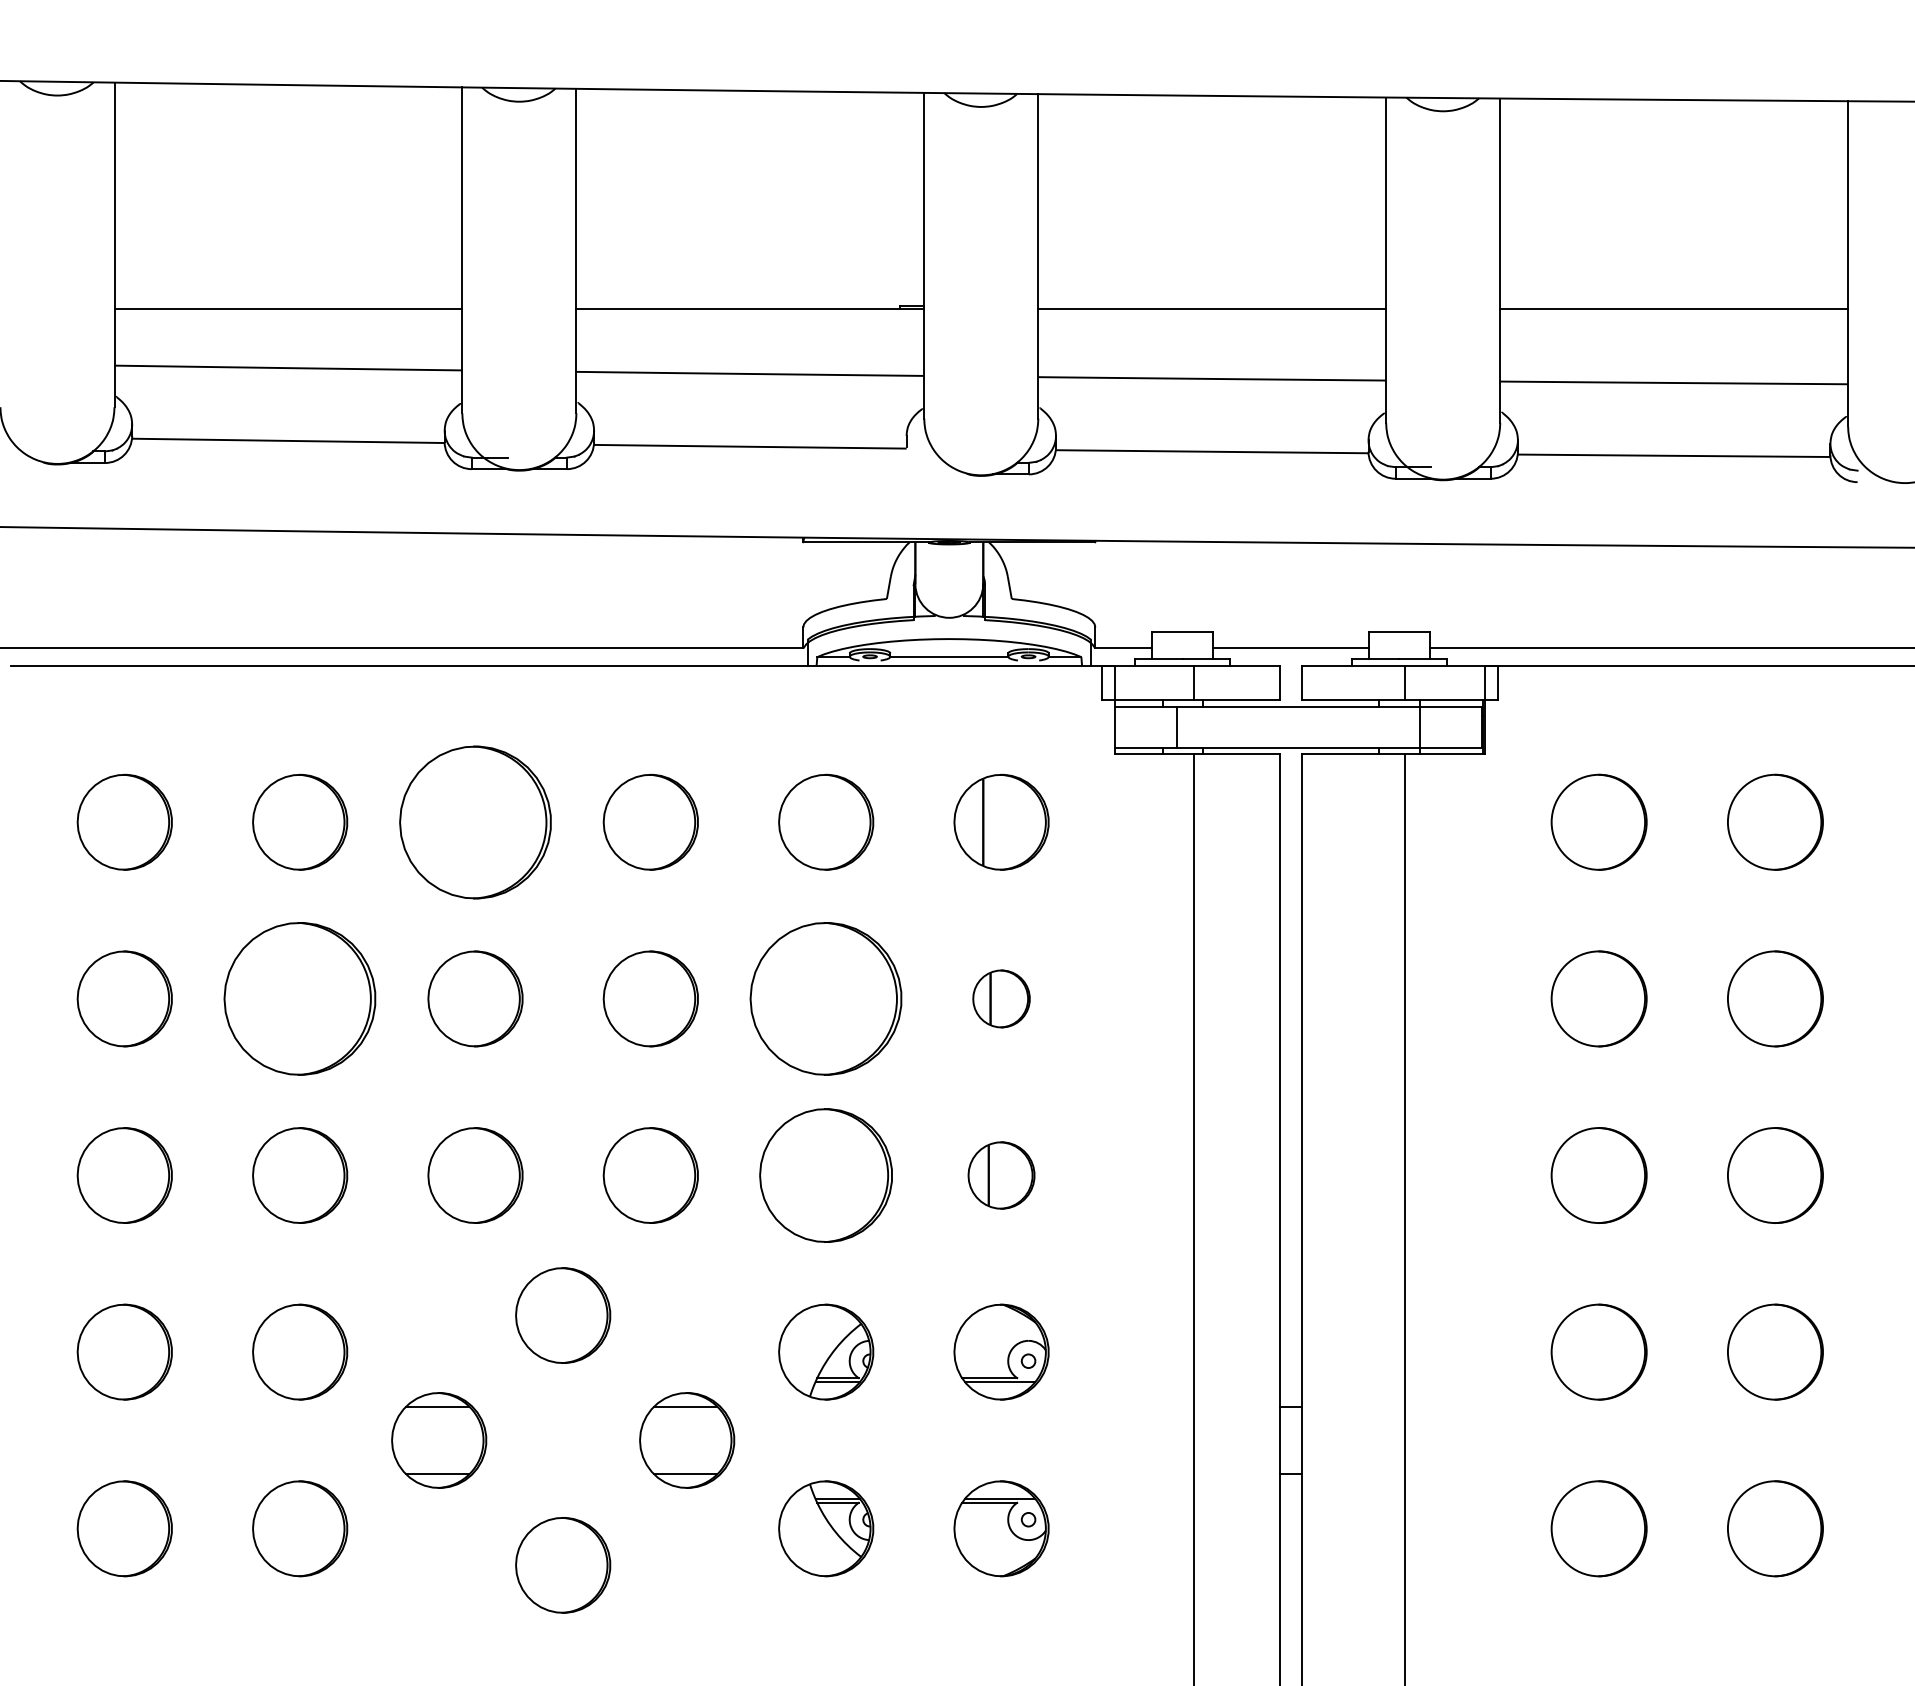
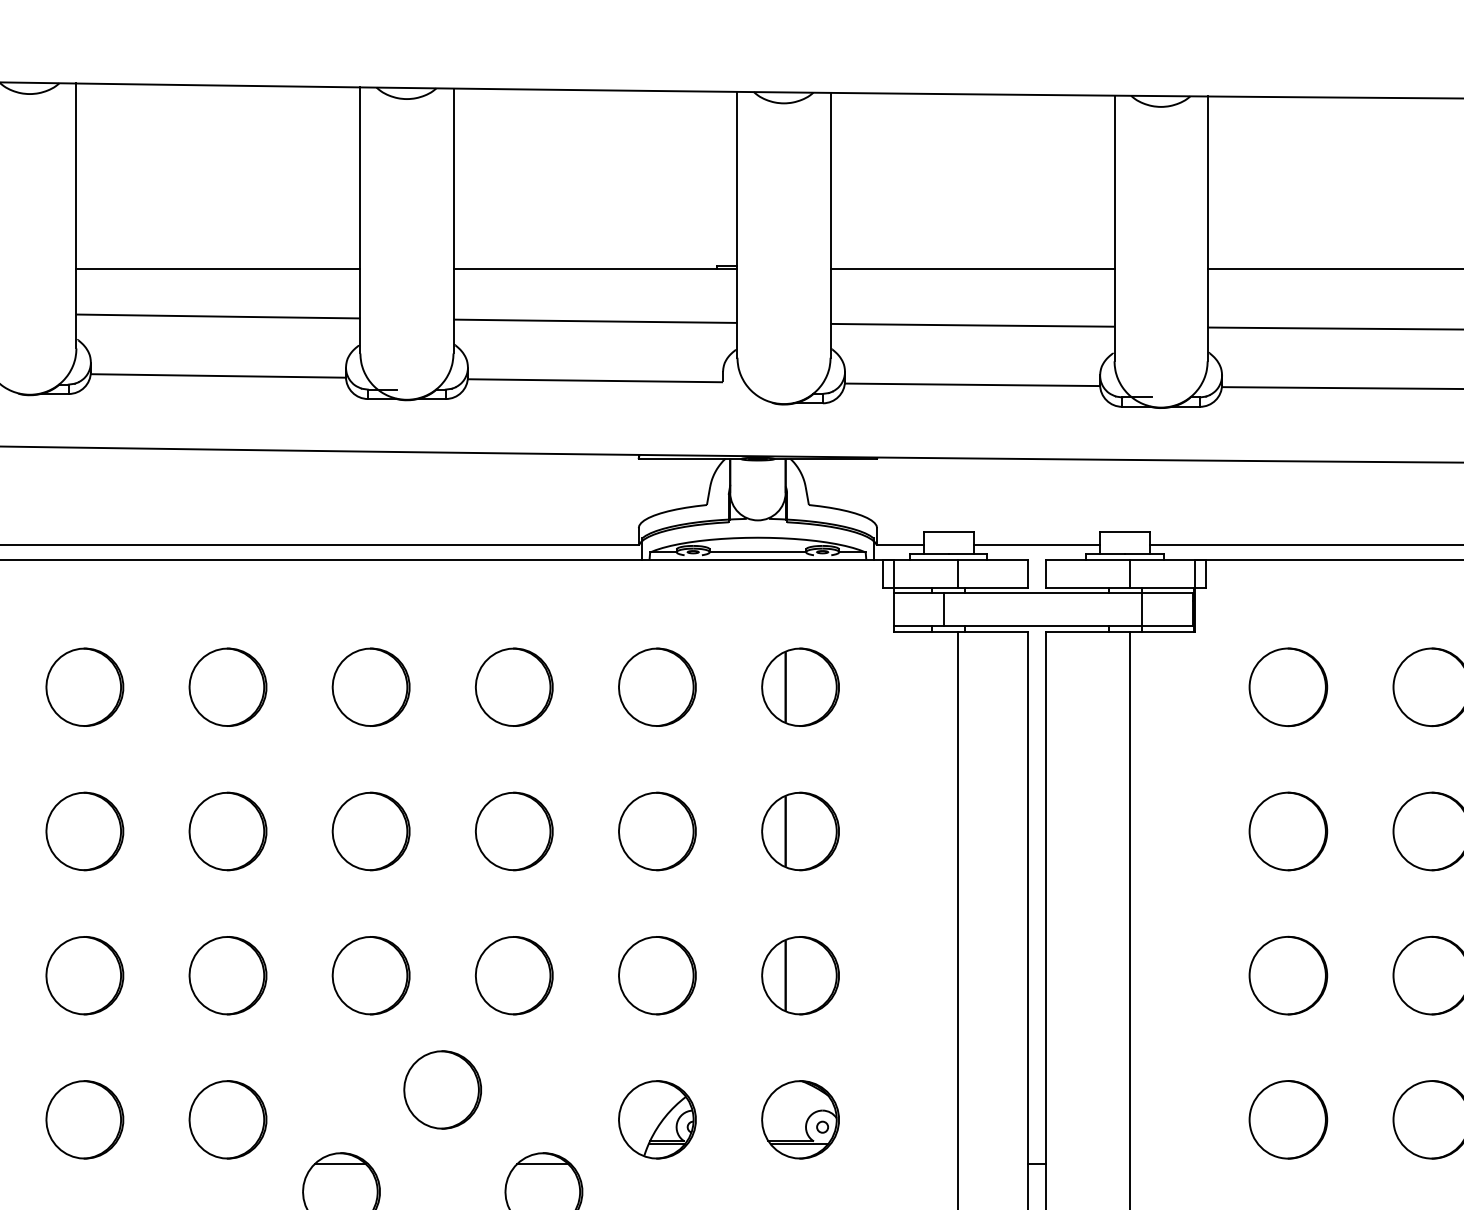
part: (475, 821) -> (371, 686), size x0.62
part: (300, 998) -> (228, 831), size x0.62
part: (826, 998) -> (657, 831), size x0.62
part: (1001, 998) -> (800, 831), size x1.67
part: (826, 1175) -> (657, 975), size x0.71
part: (1001, 1175) -> (800, 975), size x1.43

